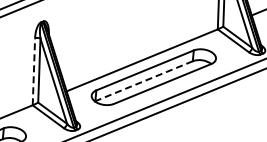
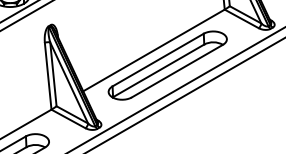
line: (34, 72) -> (48, 76), dashed -> solid
line: (144, 80) -> (158, 70), dashed -> solid

